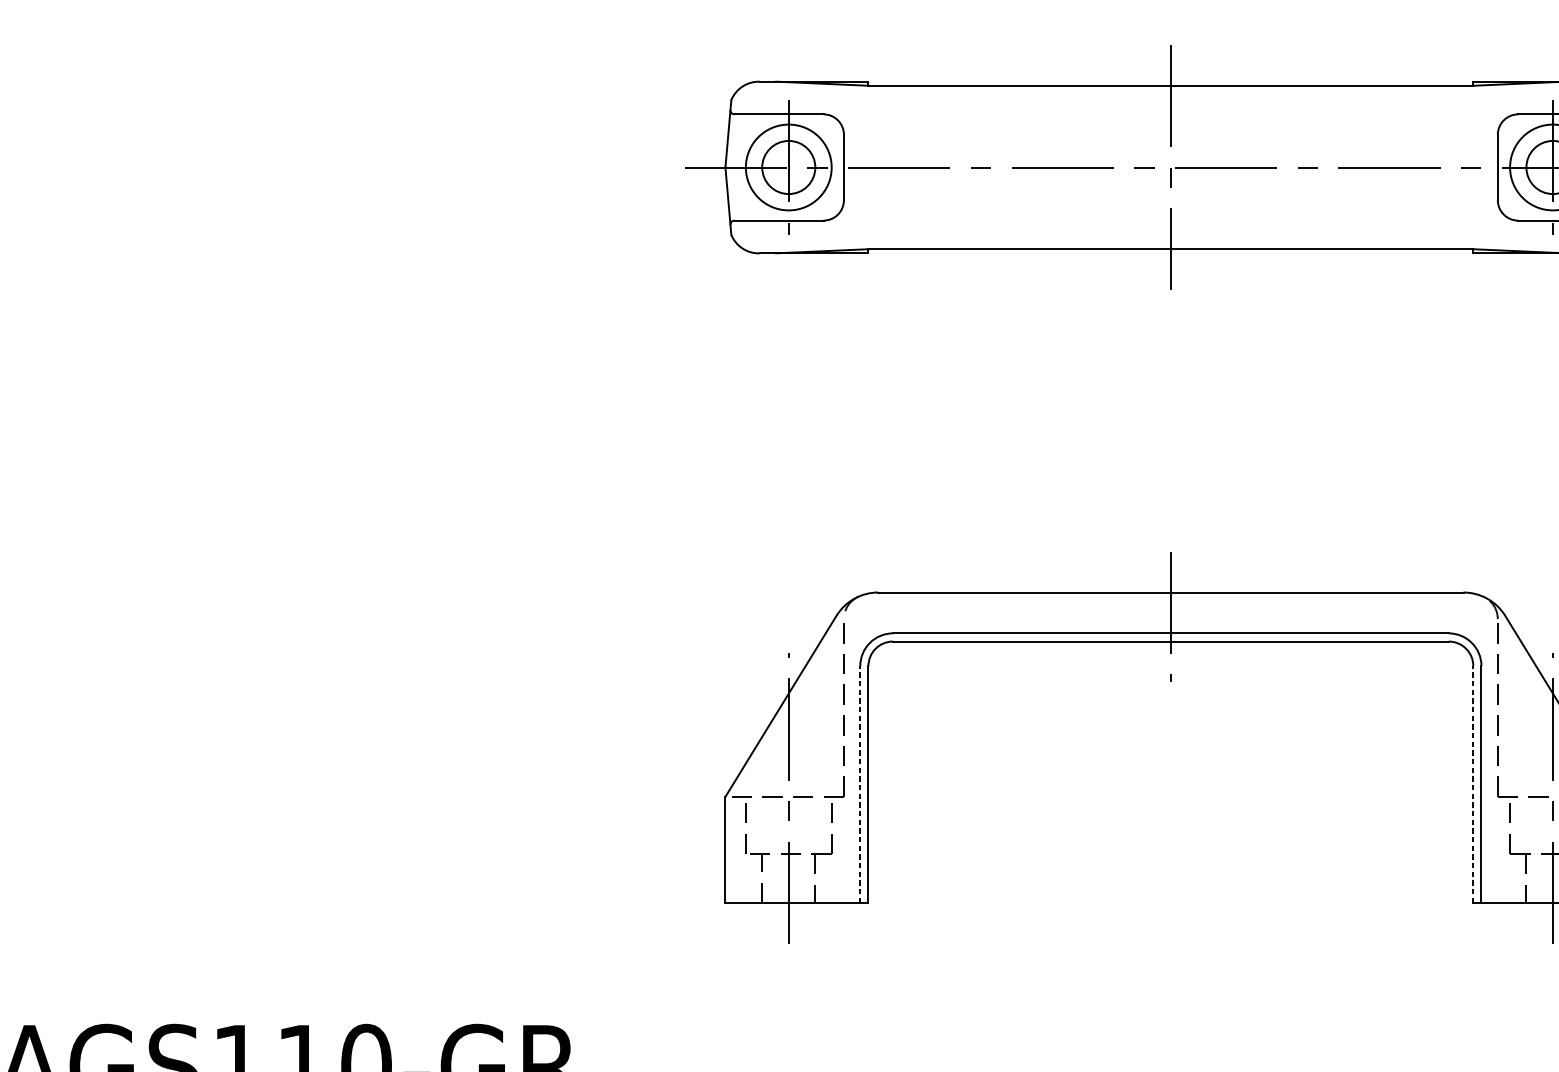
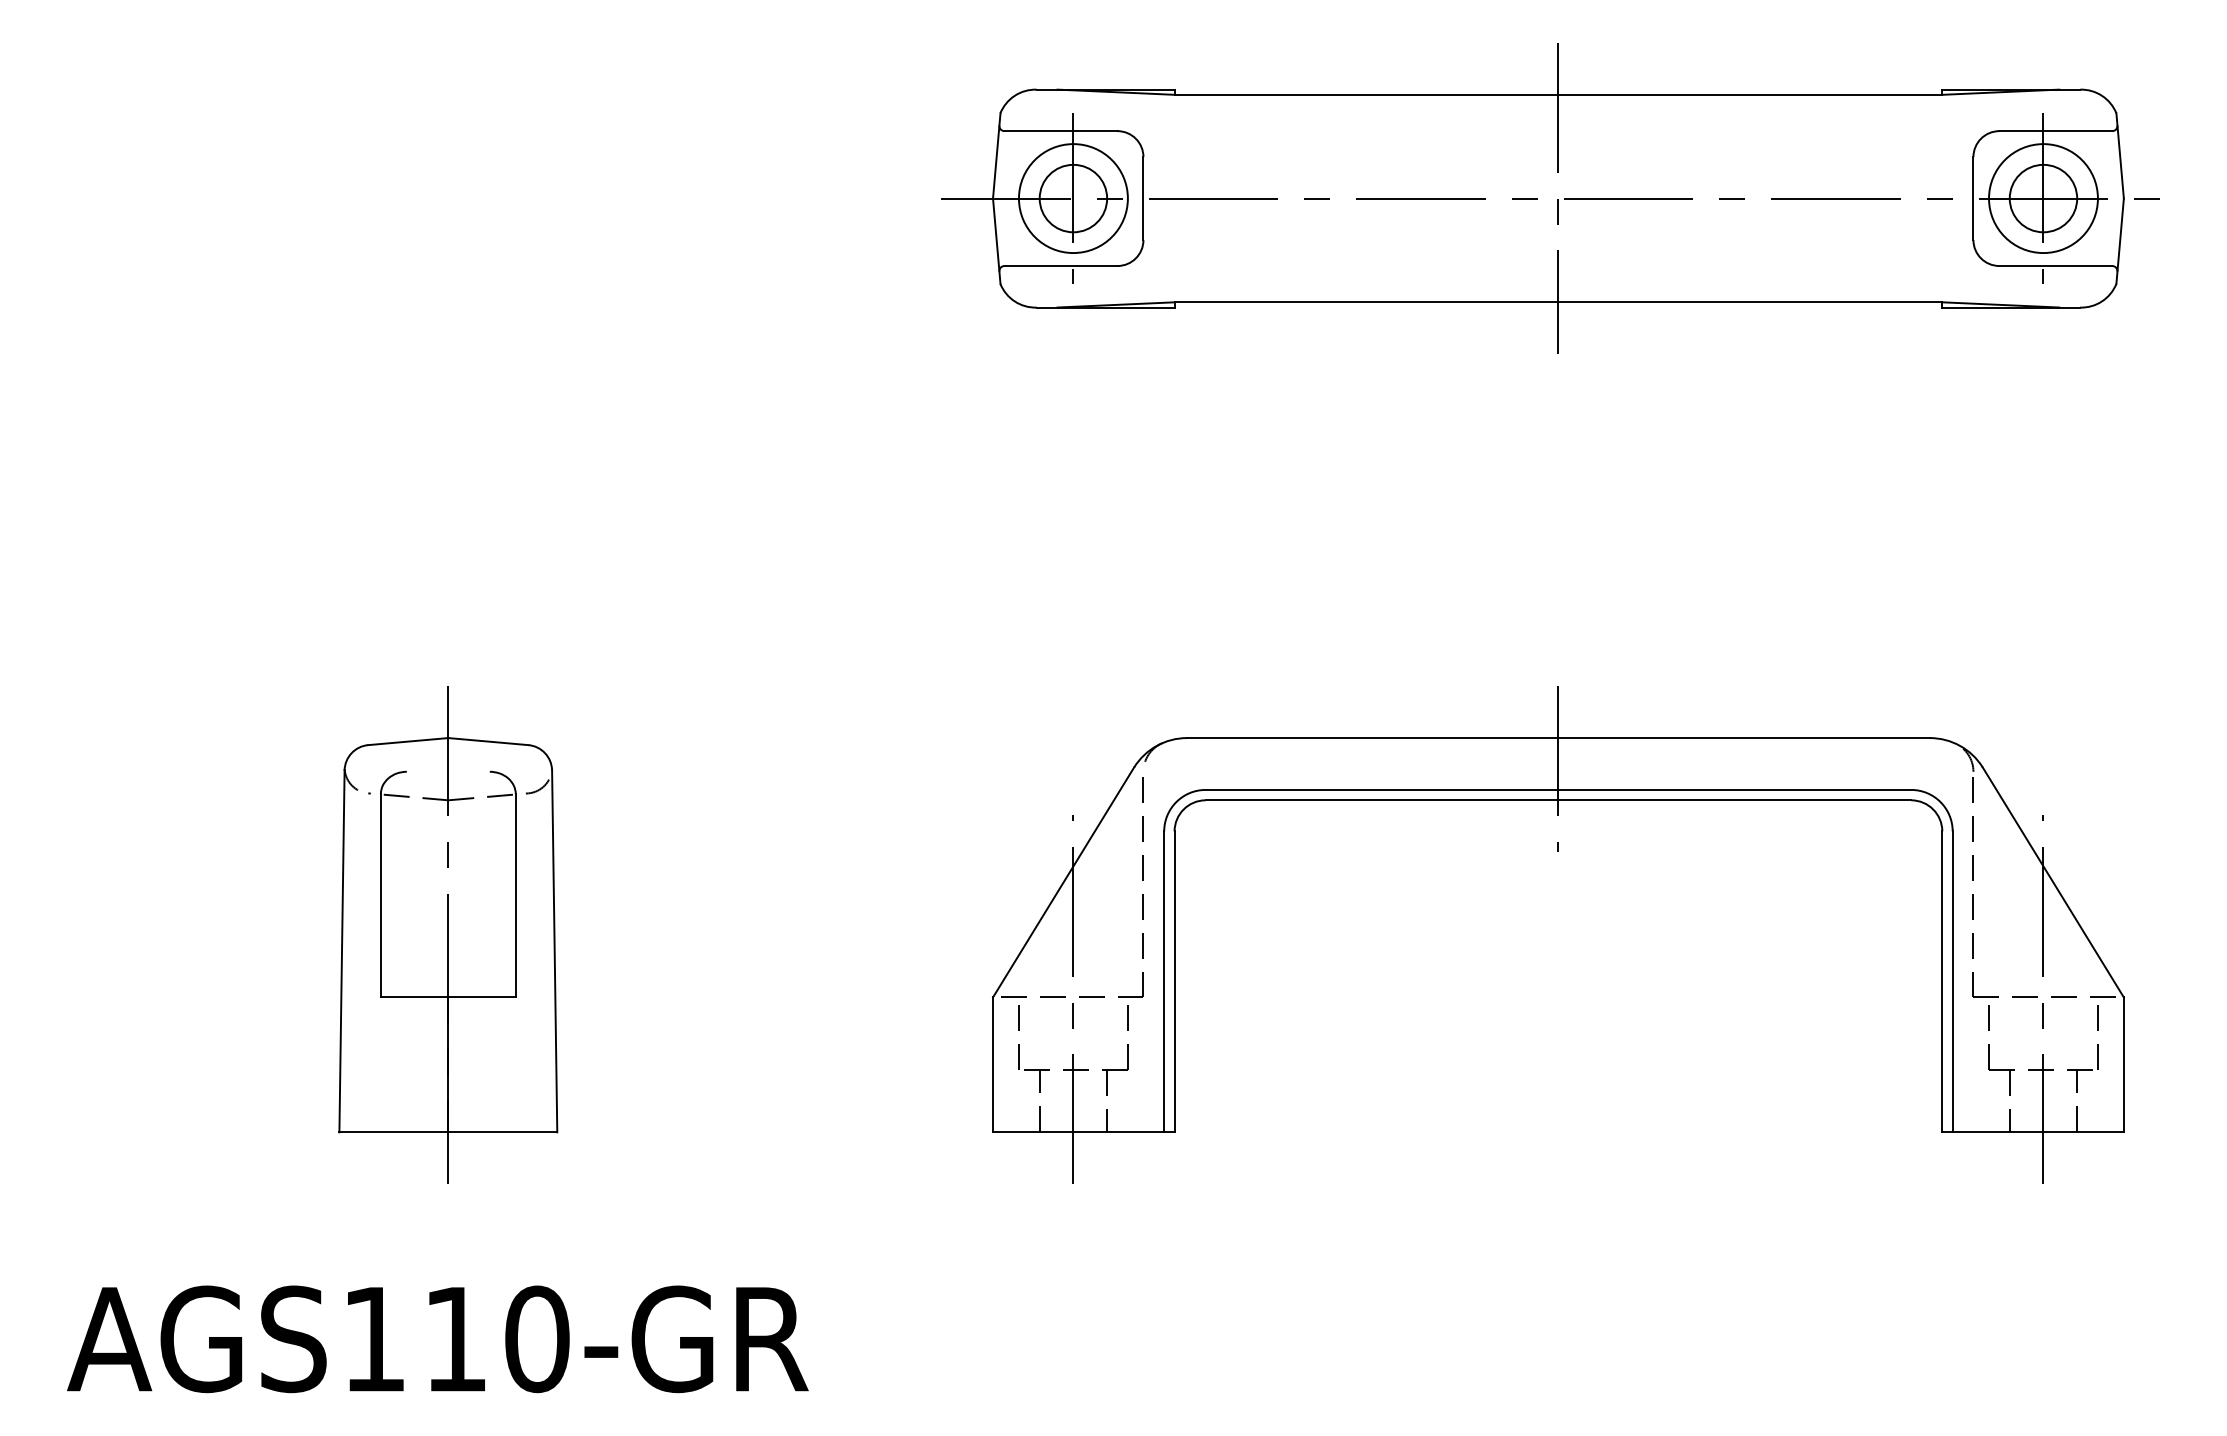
part: (296, 747) -> (448, 934), added
line: (860, 784) -> (1164, 981), dashed -> solid
line: (1473, 784) -> (1942, 981), dashed -> solid

